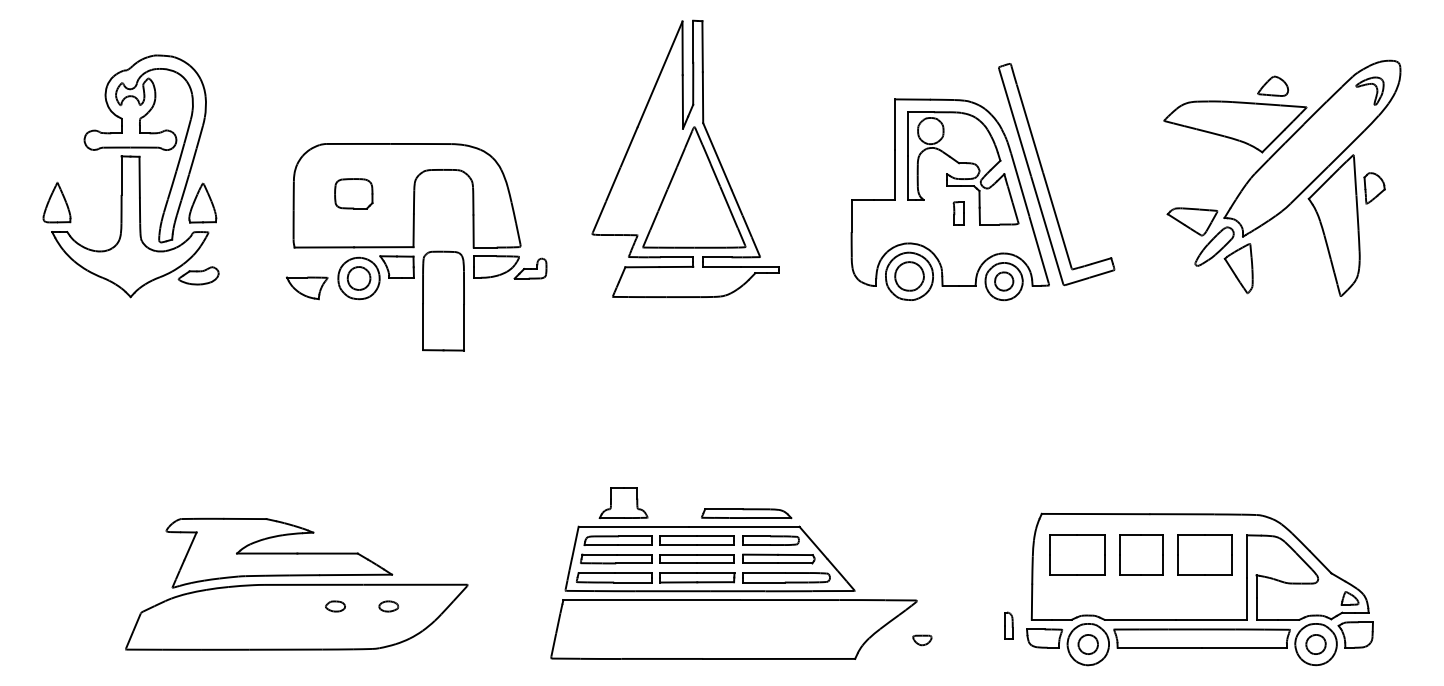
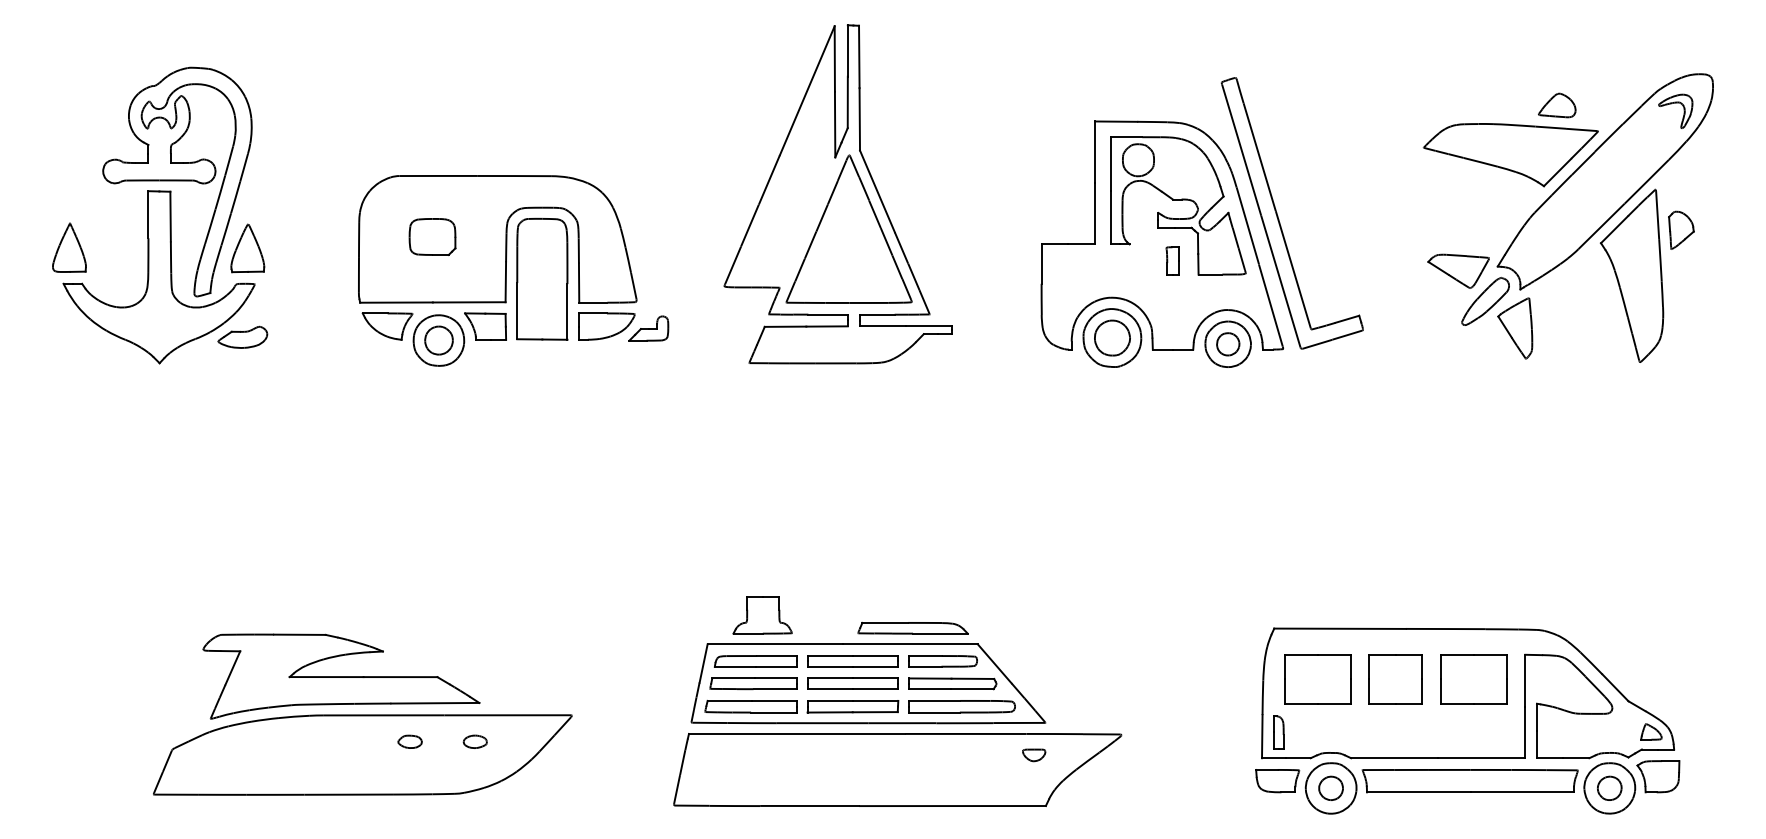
part: (307, 288) -> (387, 326), moved
part: (443, 300) -> (542, 278), moved
part: (1008, 625) -> (1278, 732), moved
part: (922, 640) -> (1034, 755), moved

